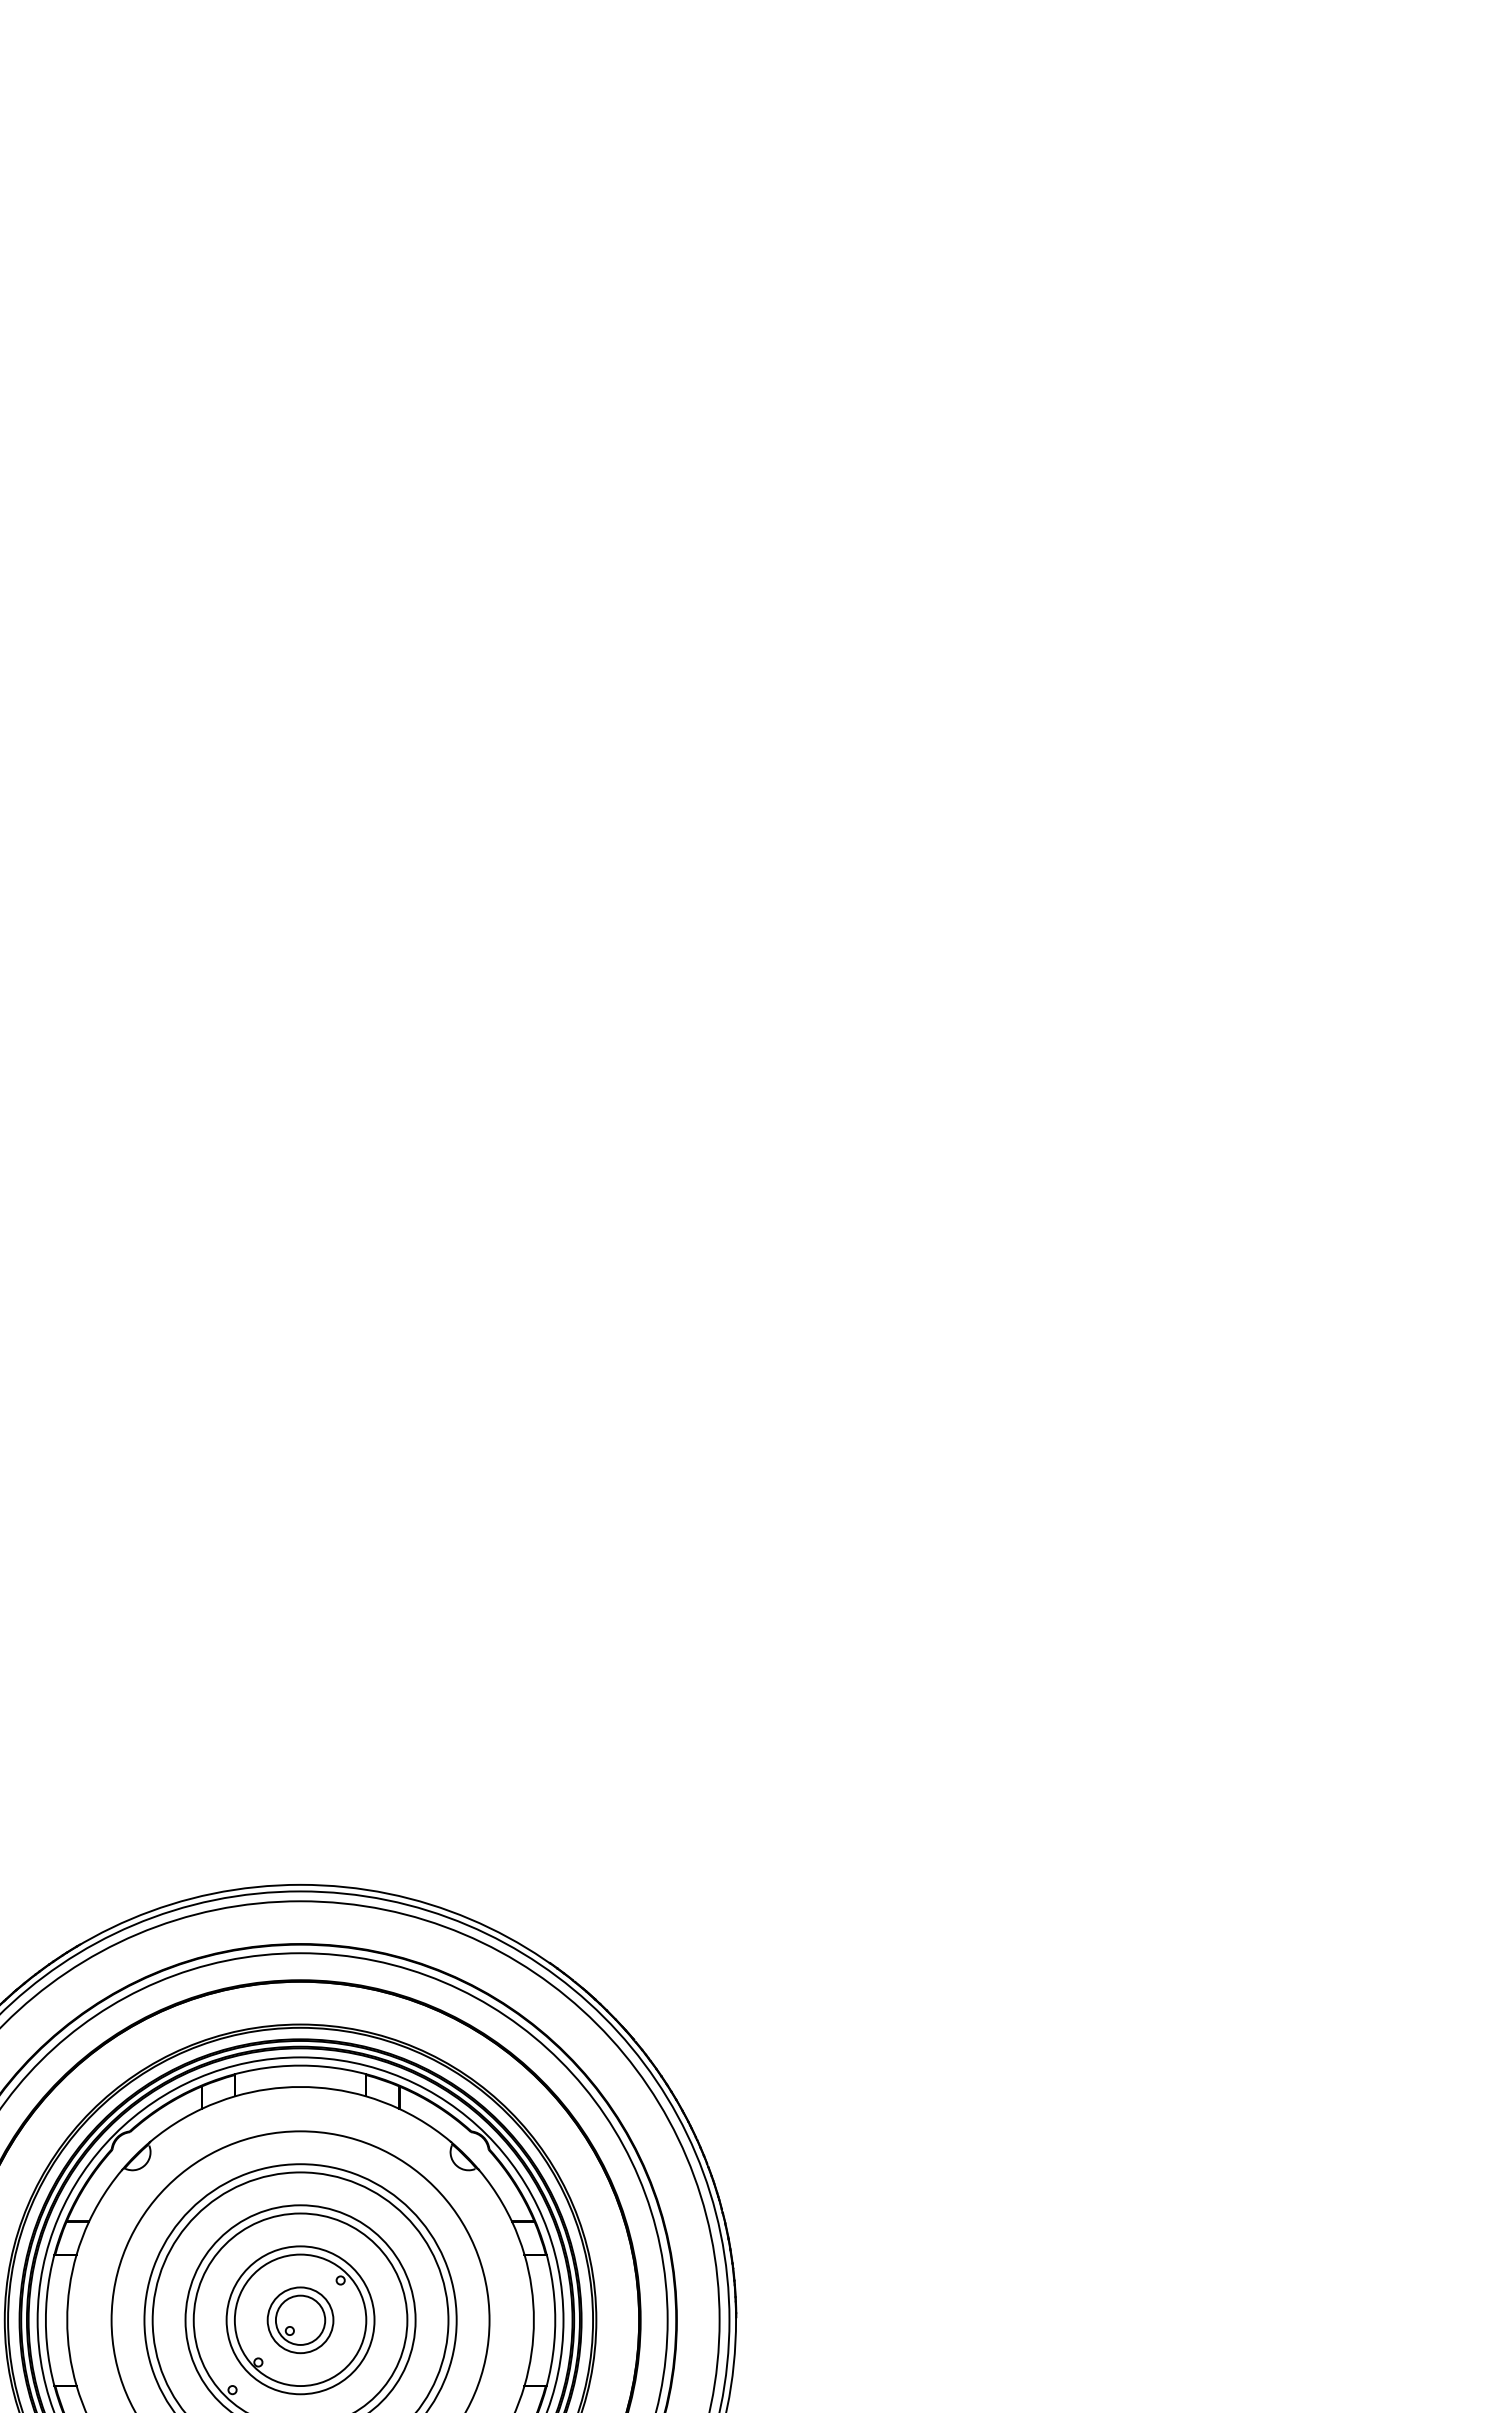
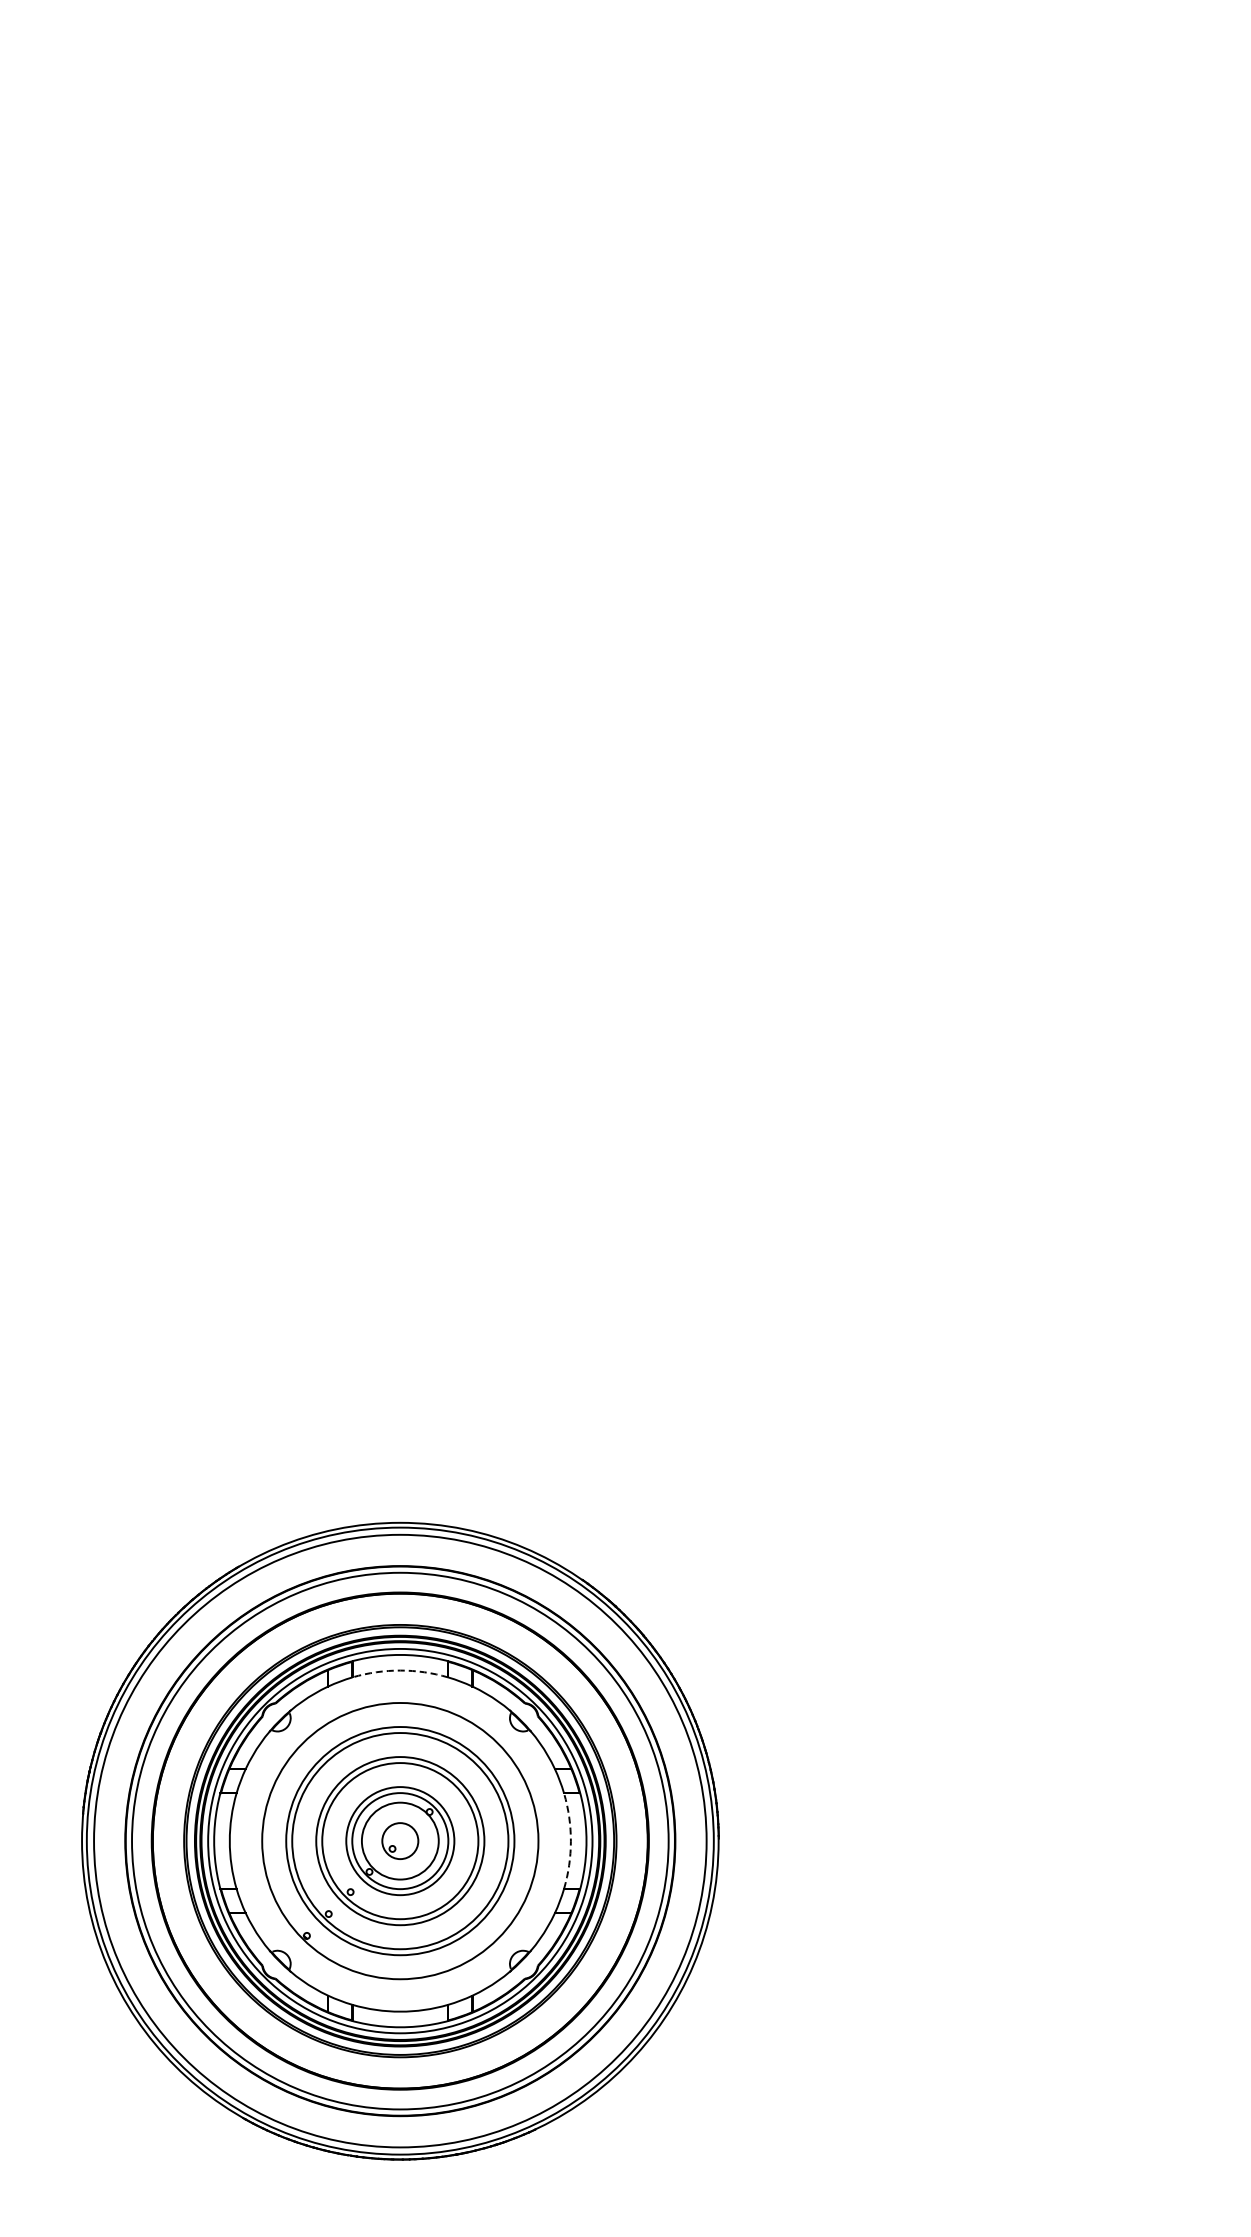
arc: (300, 2086) -> (400, 1670), solid -> dashed
circle: (300, 2320) -> (400, 1841), size x1.6
arc: (533, 2320) -> (570, 1841), solid -> dashed

